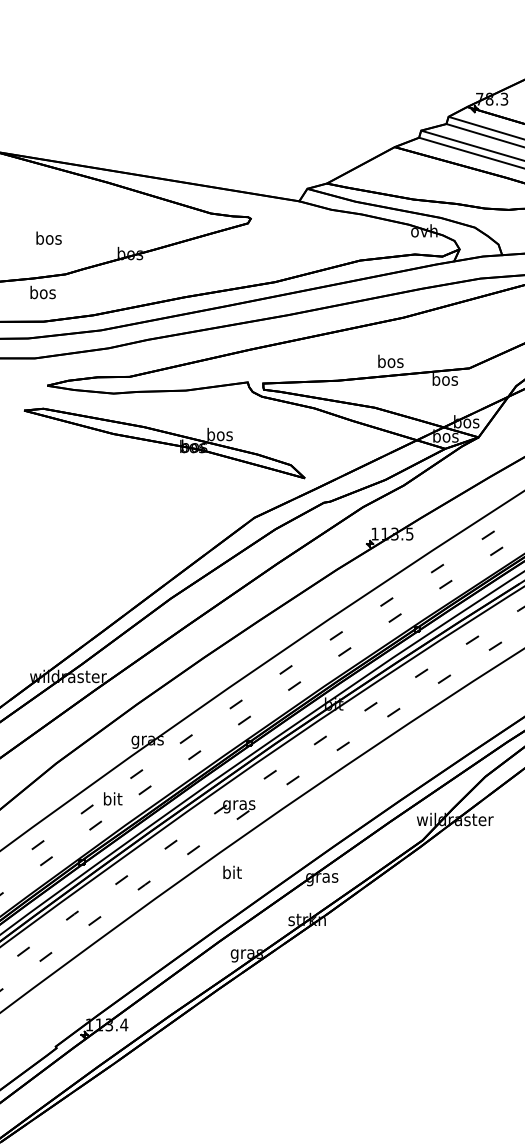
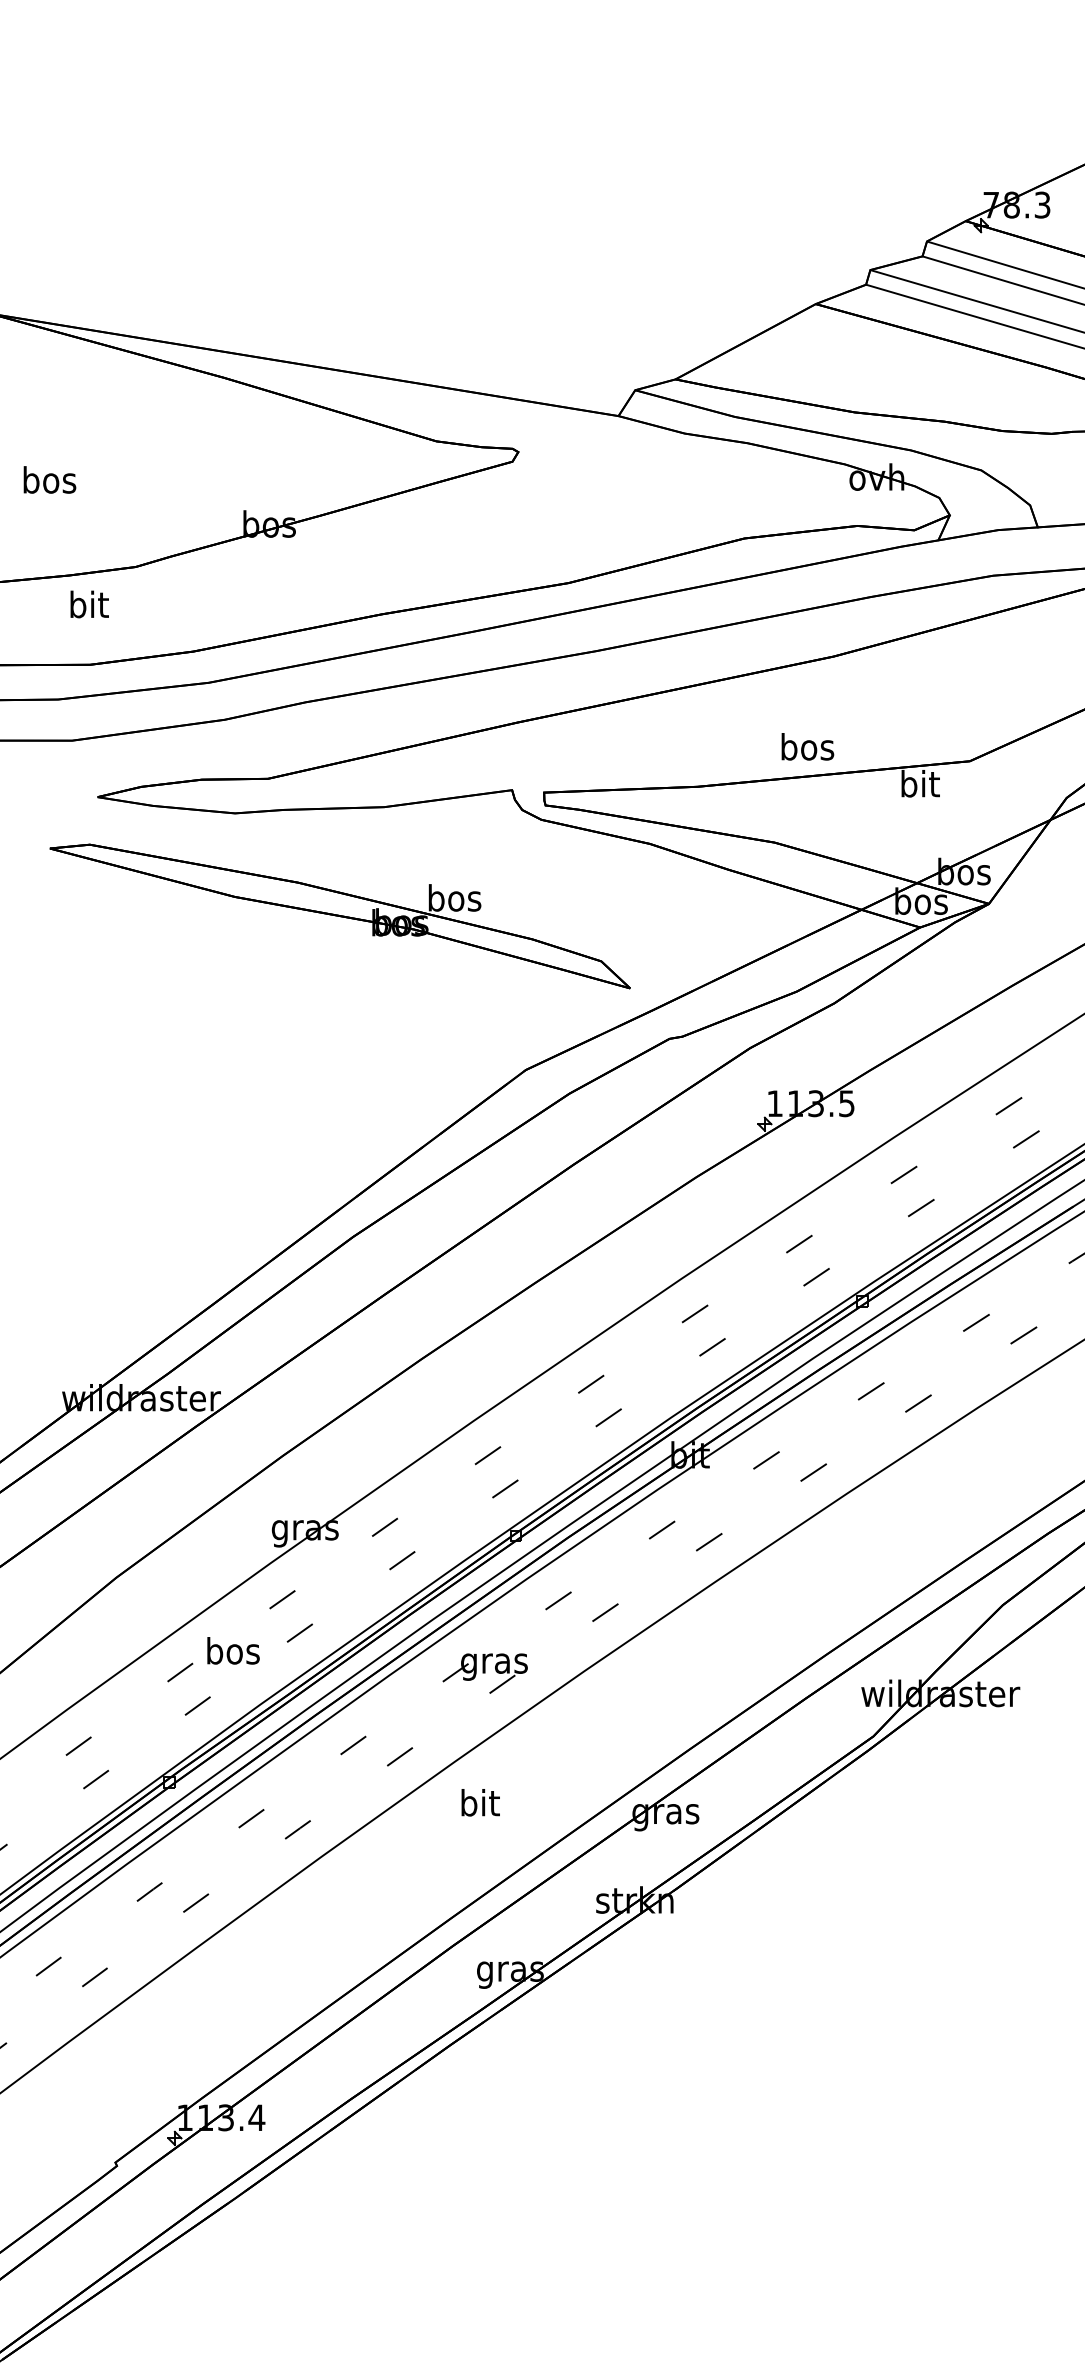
text: (48, 237) -> (48, 478), moved
text: (42, 292) -> (87, 604), bos -> bit
text: (444, 378) -> (918, 782), bos -> bit
text: (112, 798) -> (232, 1649), bit -> bos

